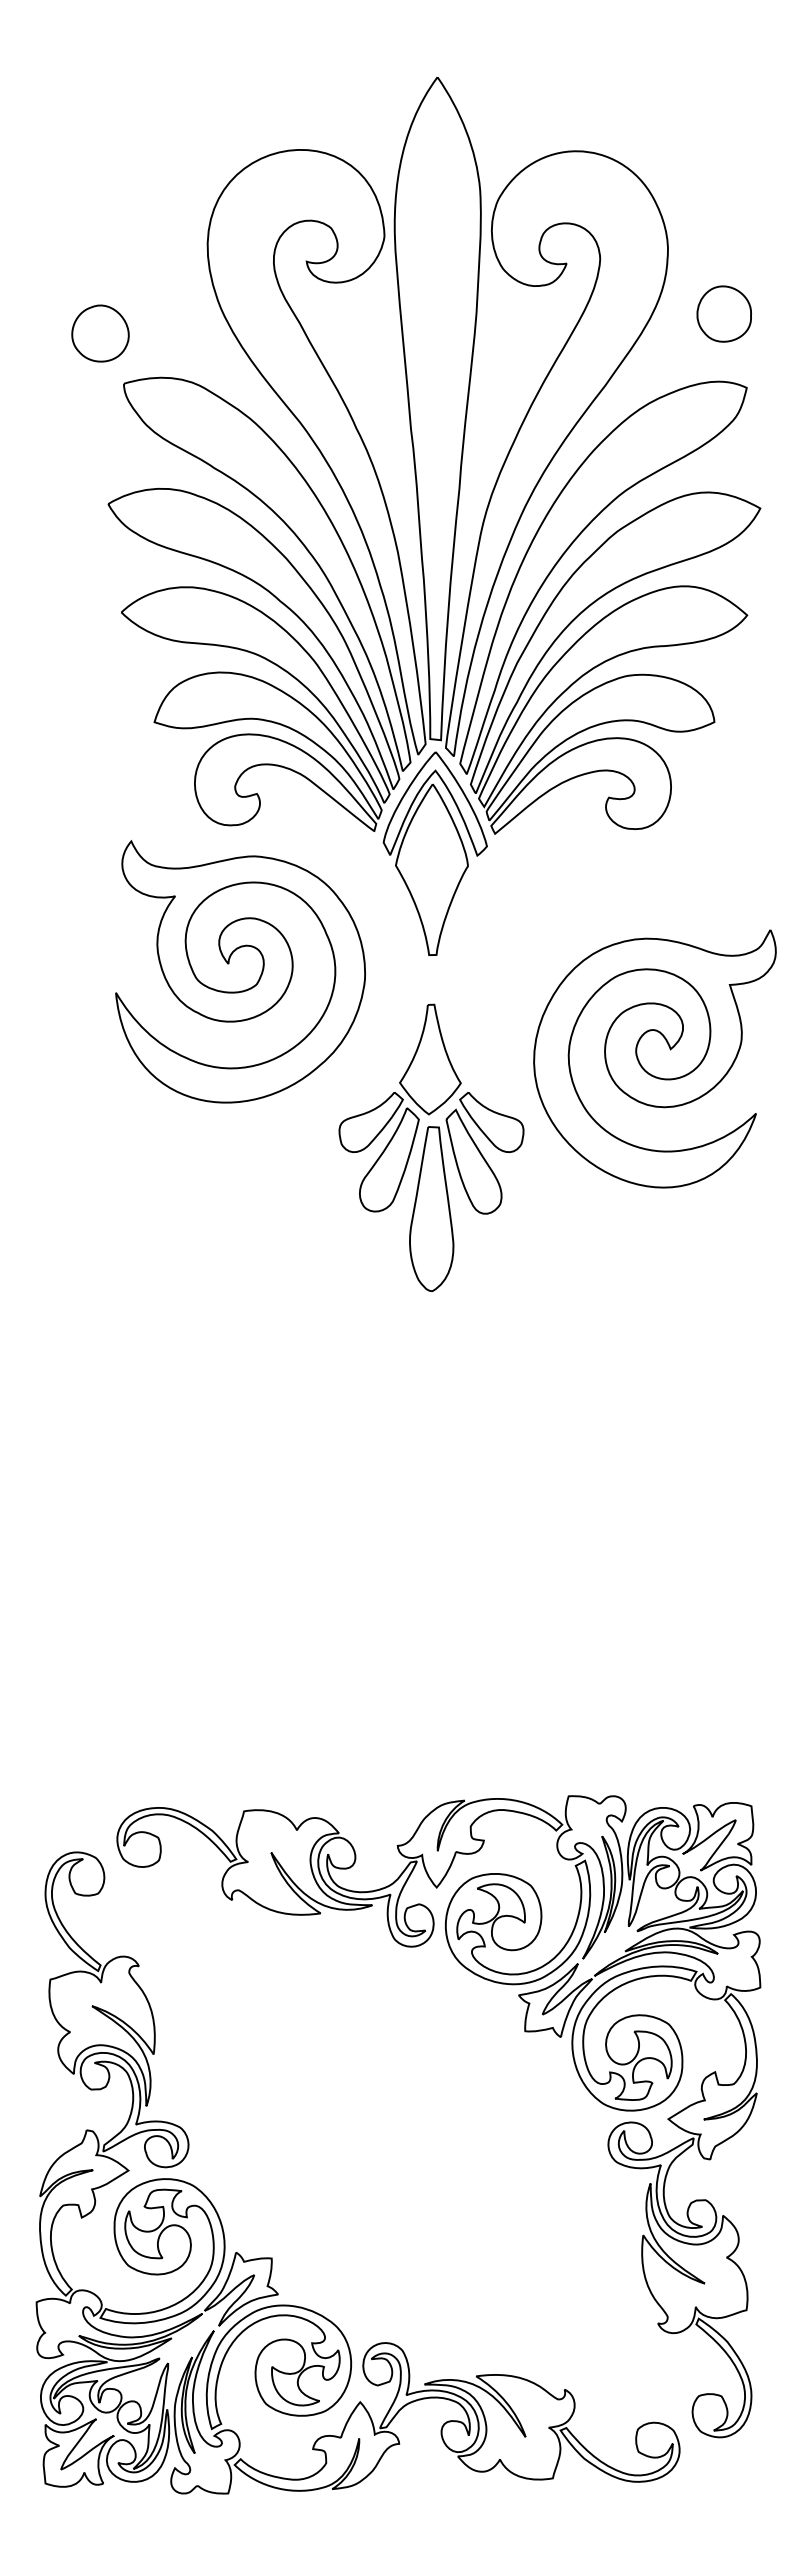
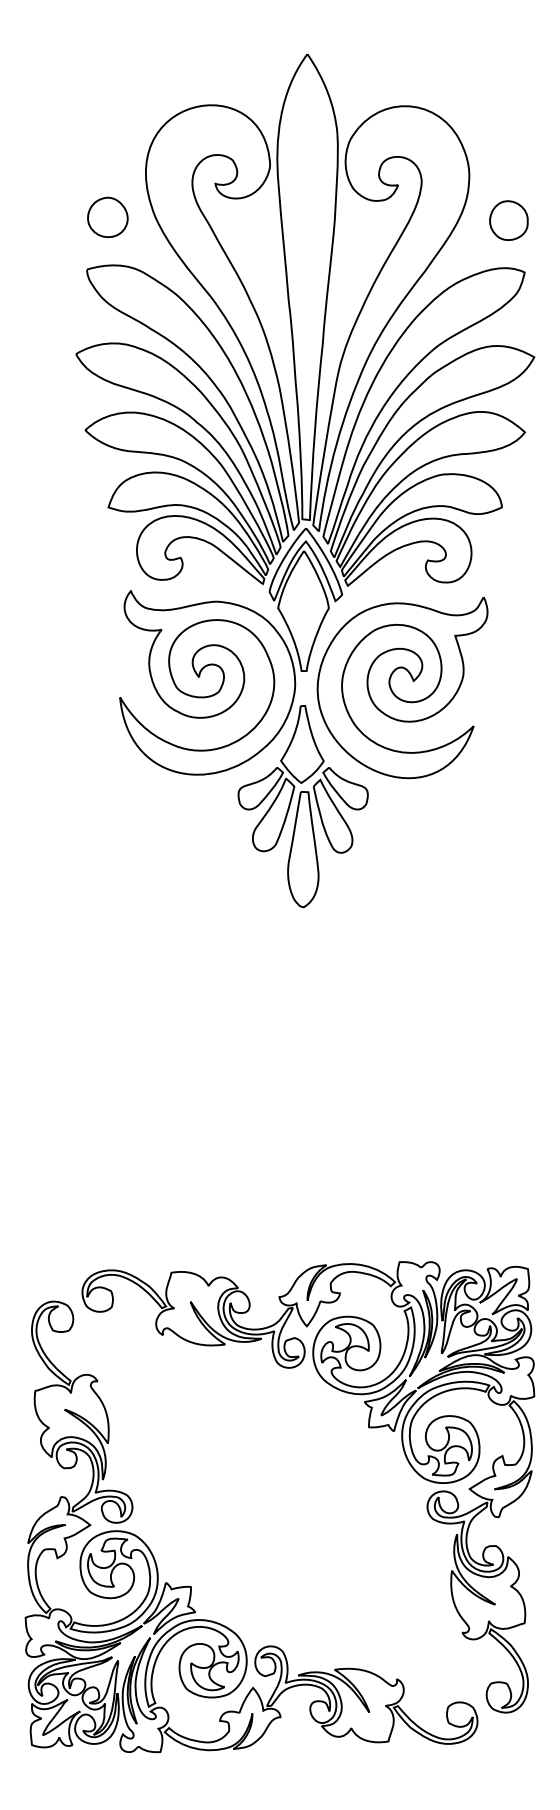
part: (100, 333) -> (107, 217), moved
part: (229, 963) -> (199, 676), moved
part: (644, 1068) -> (395, 694), moved

